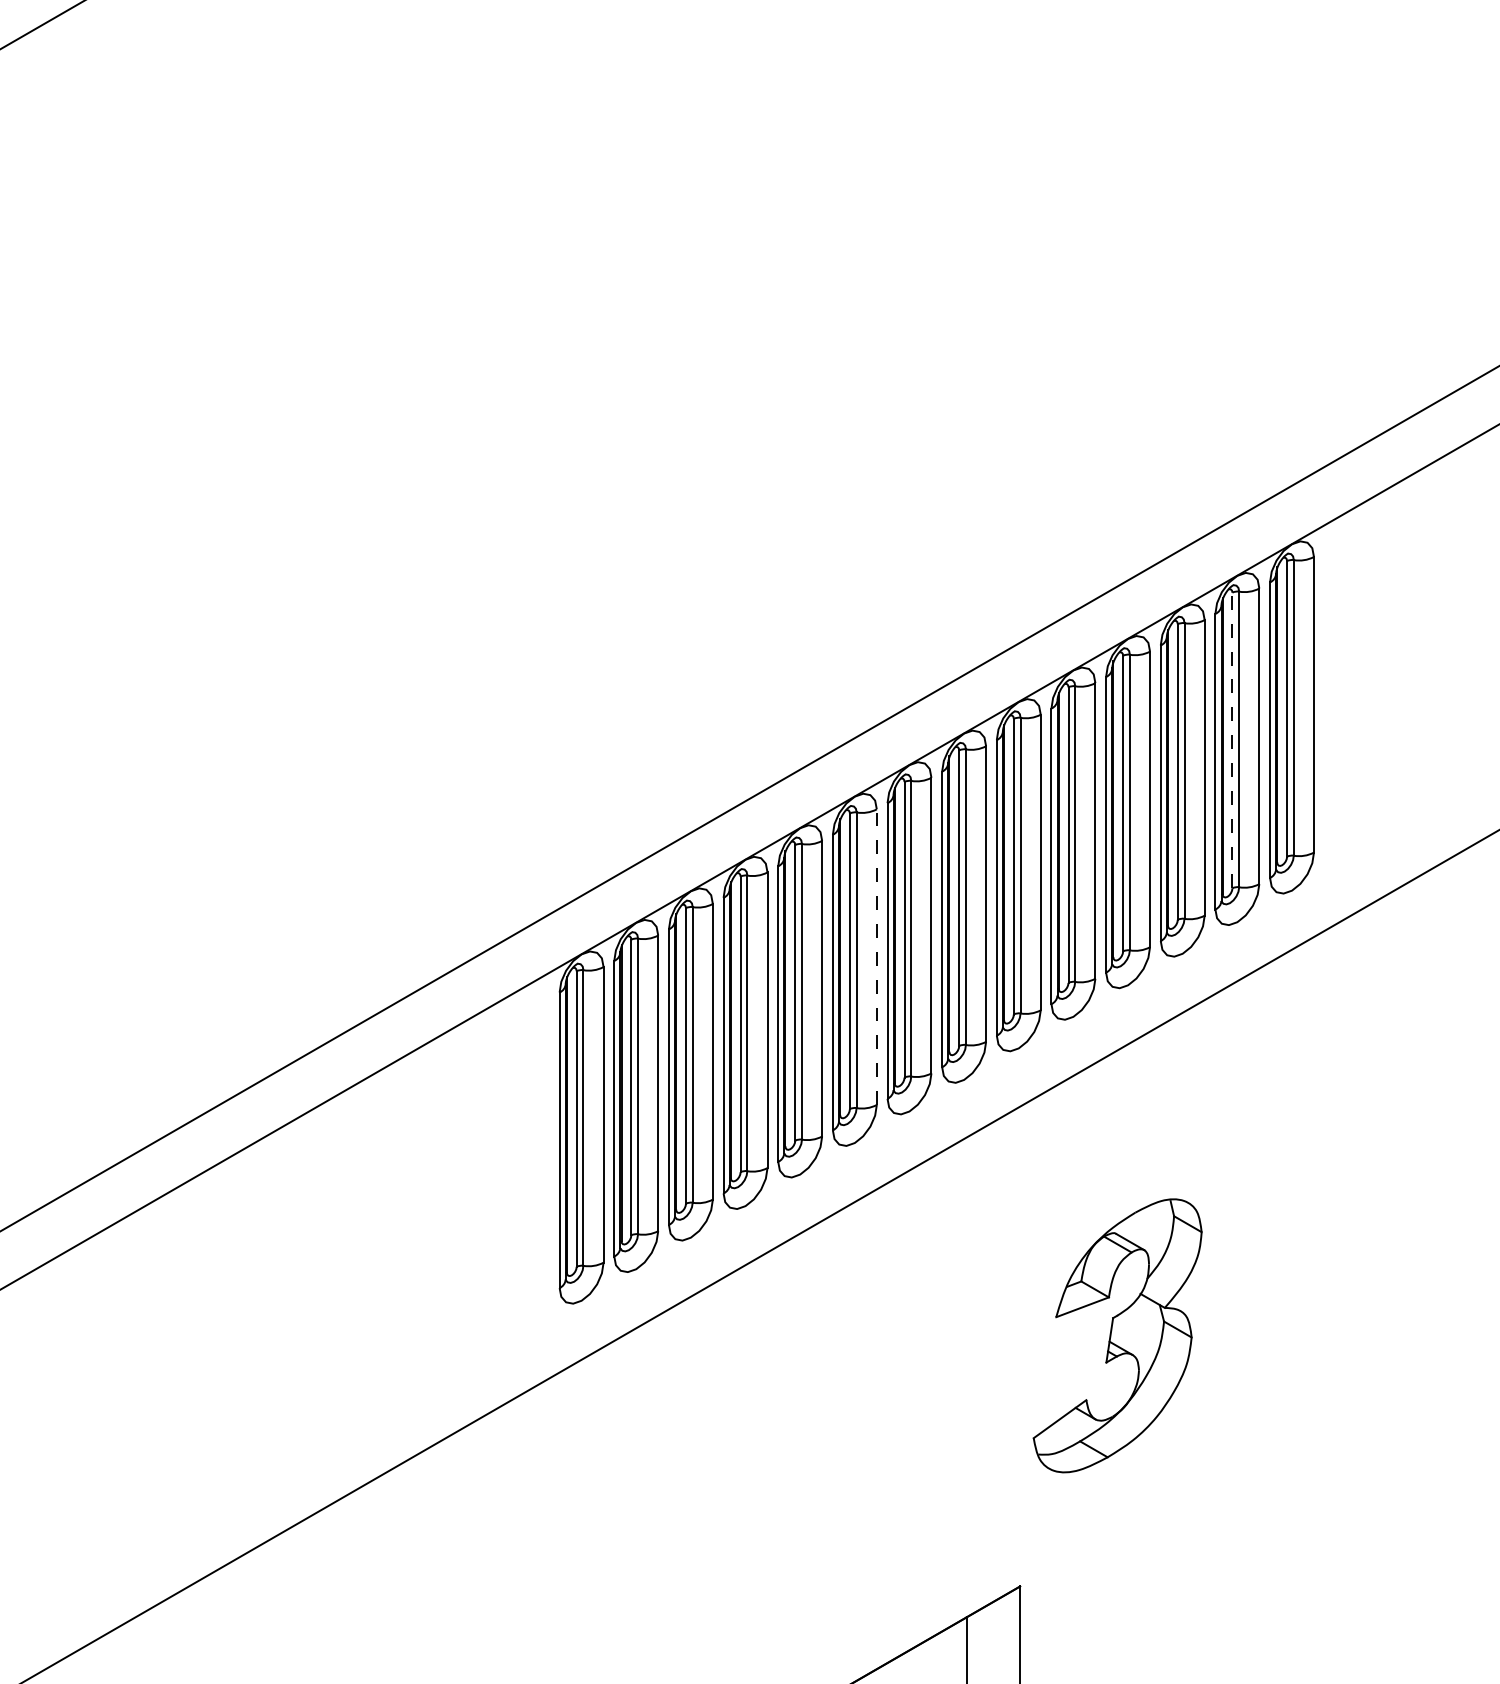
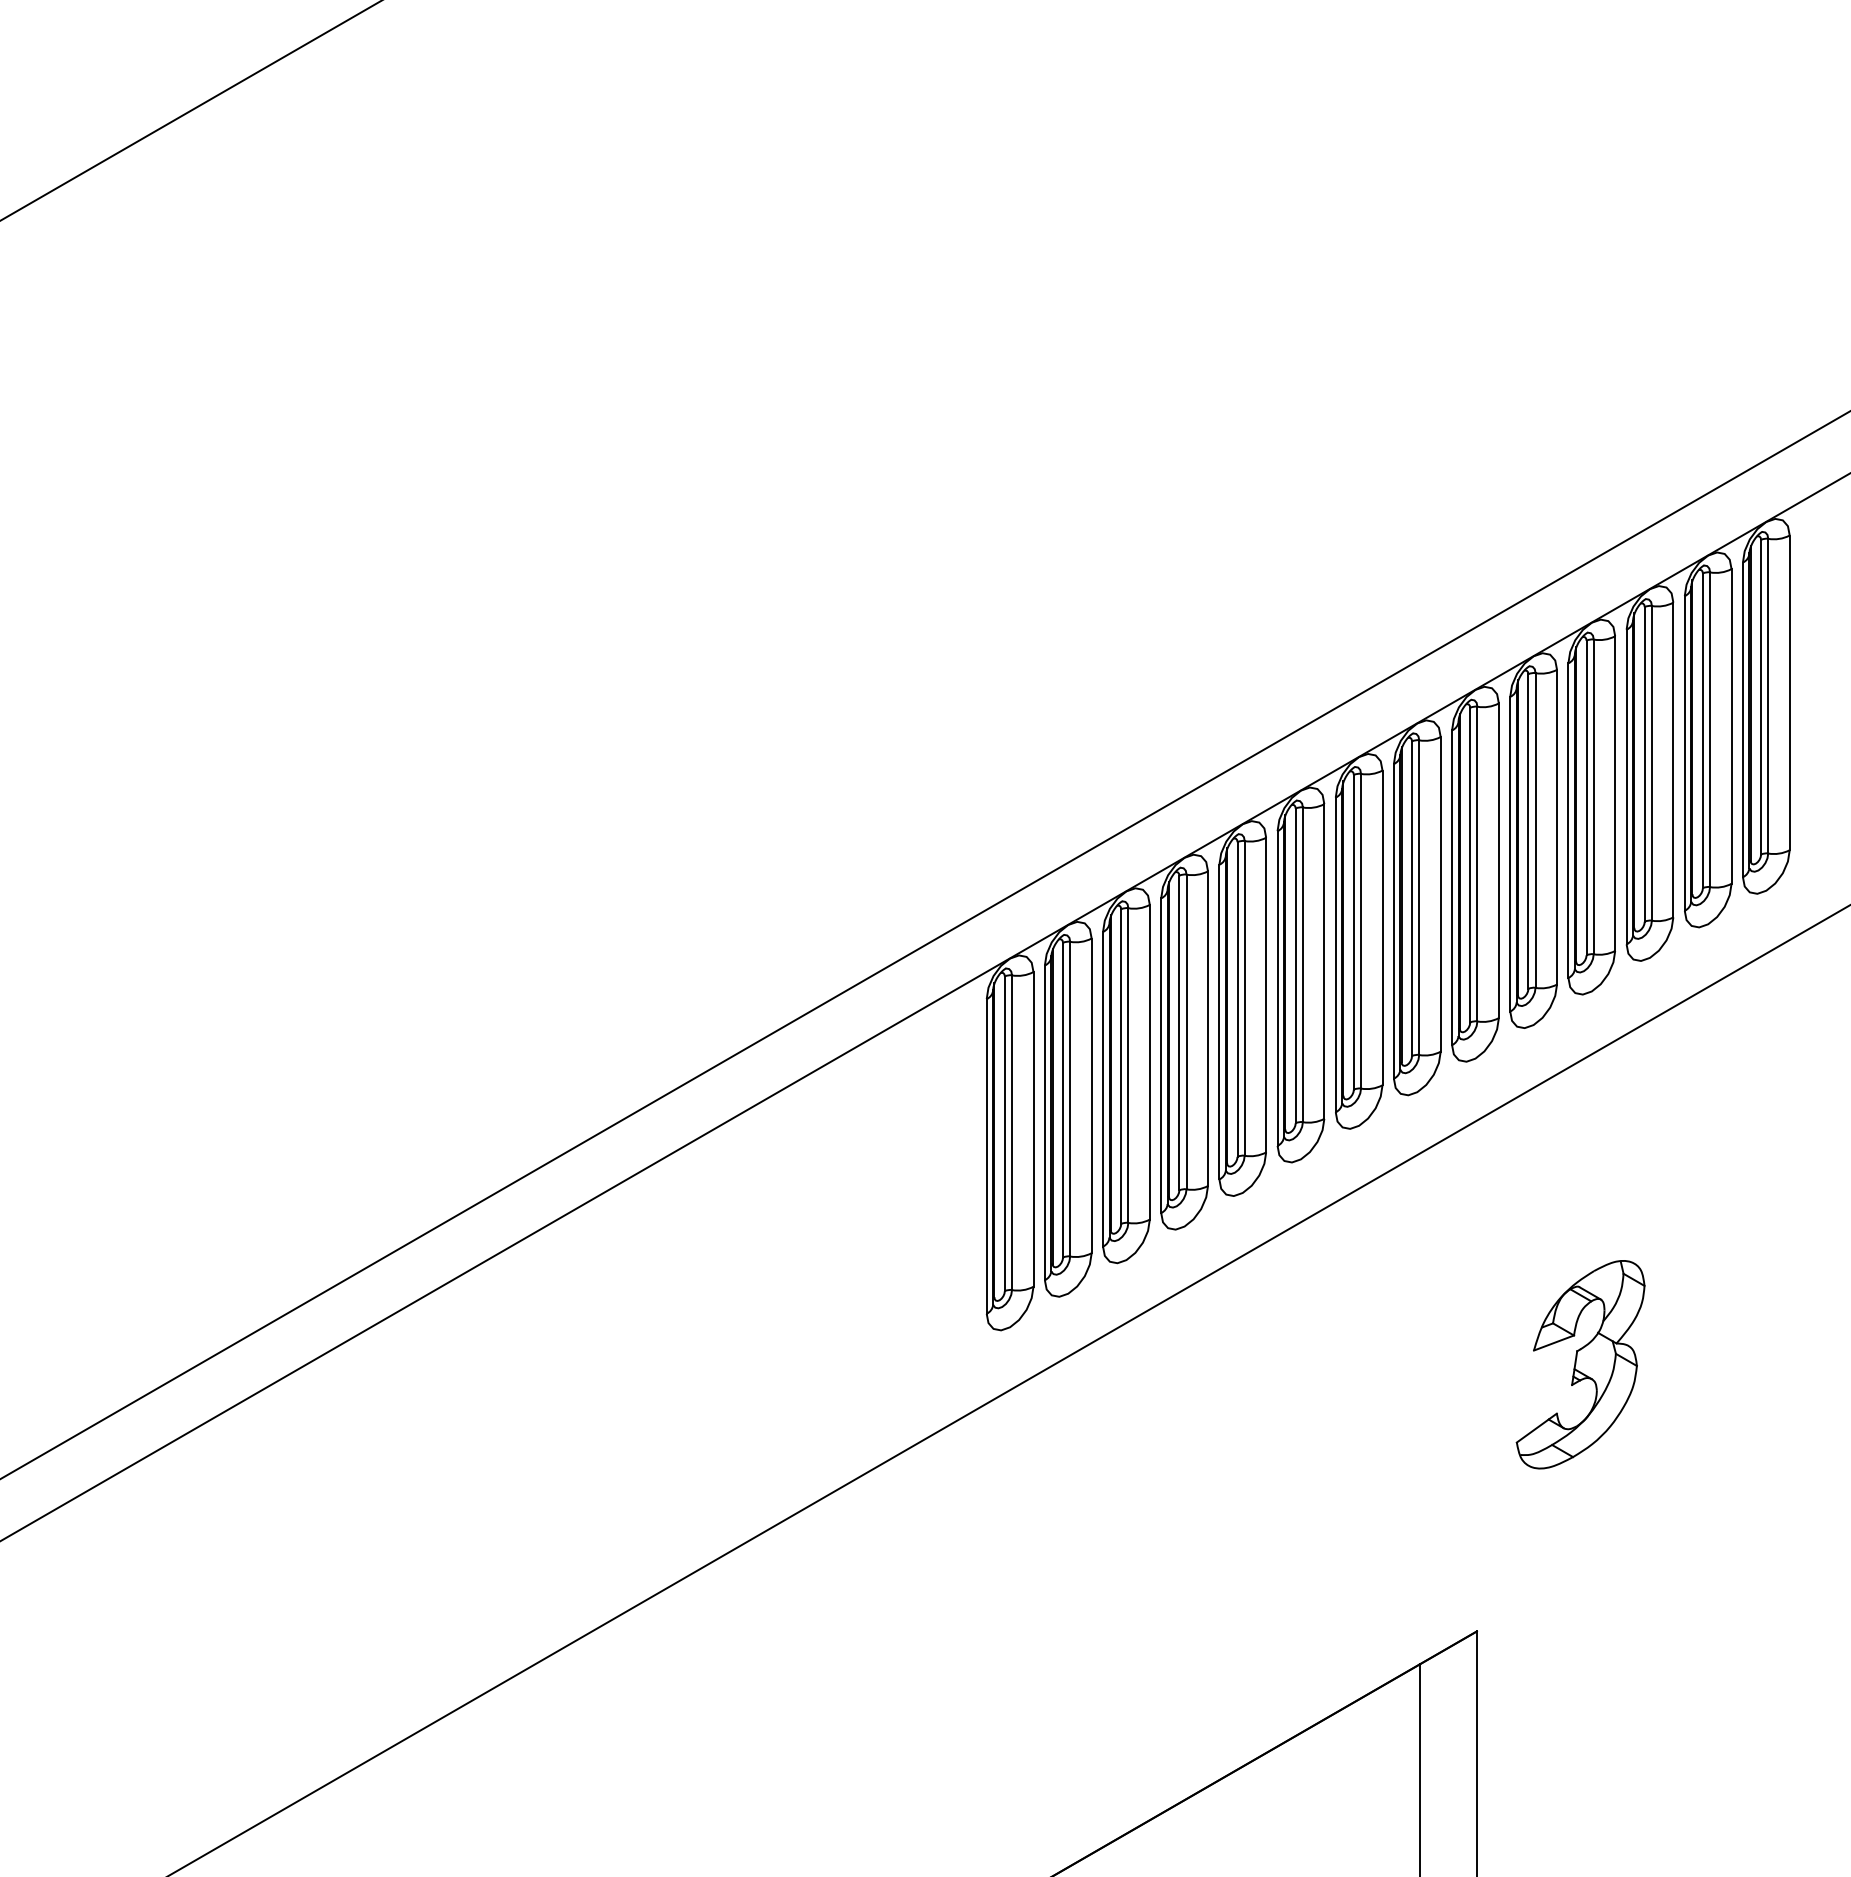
line: (1232, 740) -> (1702, 730), dashed -> solid
line: (876, 957) -> (1324, 961), dashed -> solid
part: (1117, 1335) -> (1580, 1364), size x0.71

